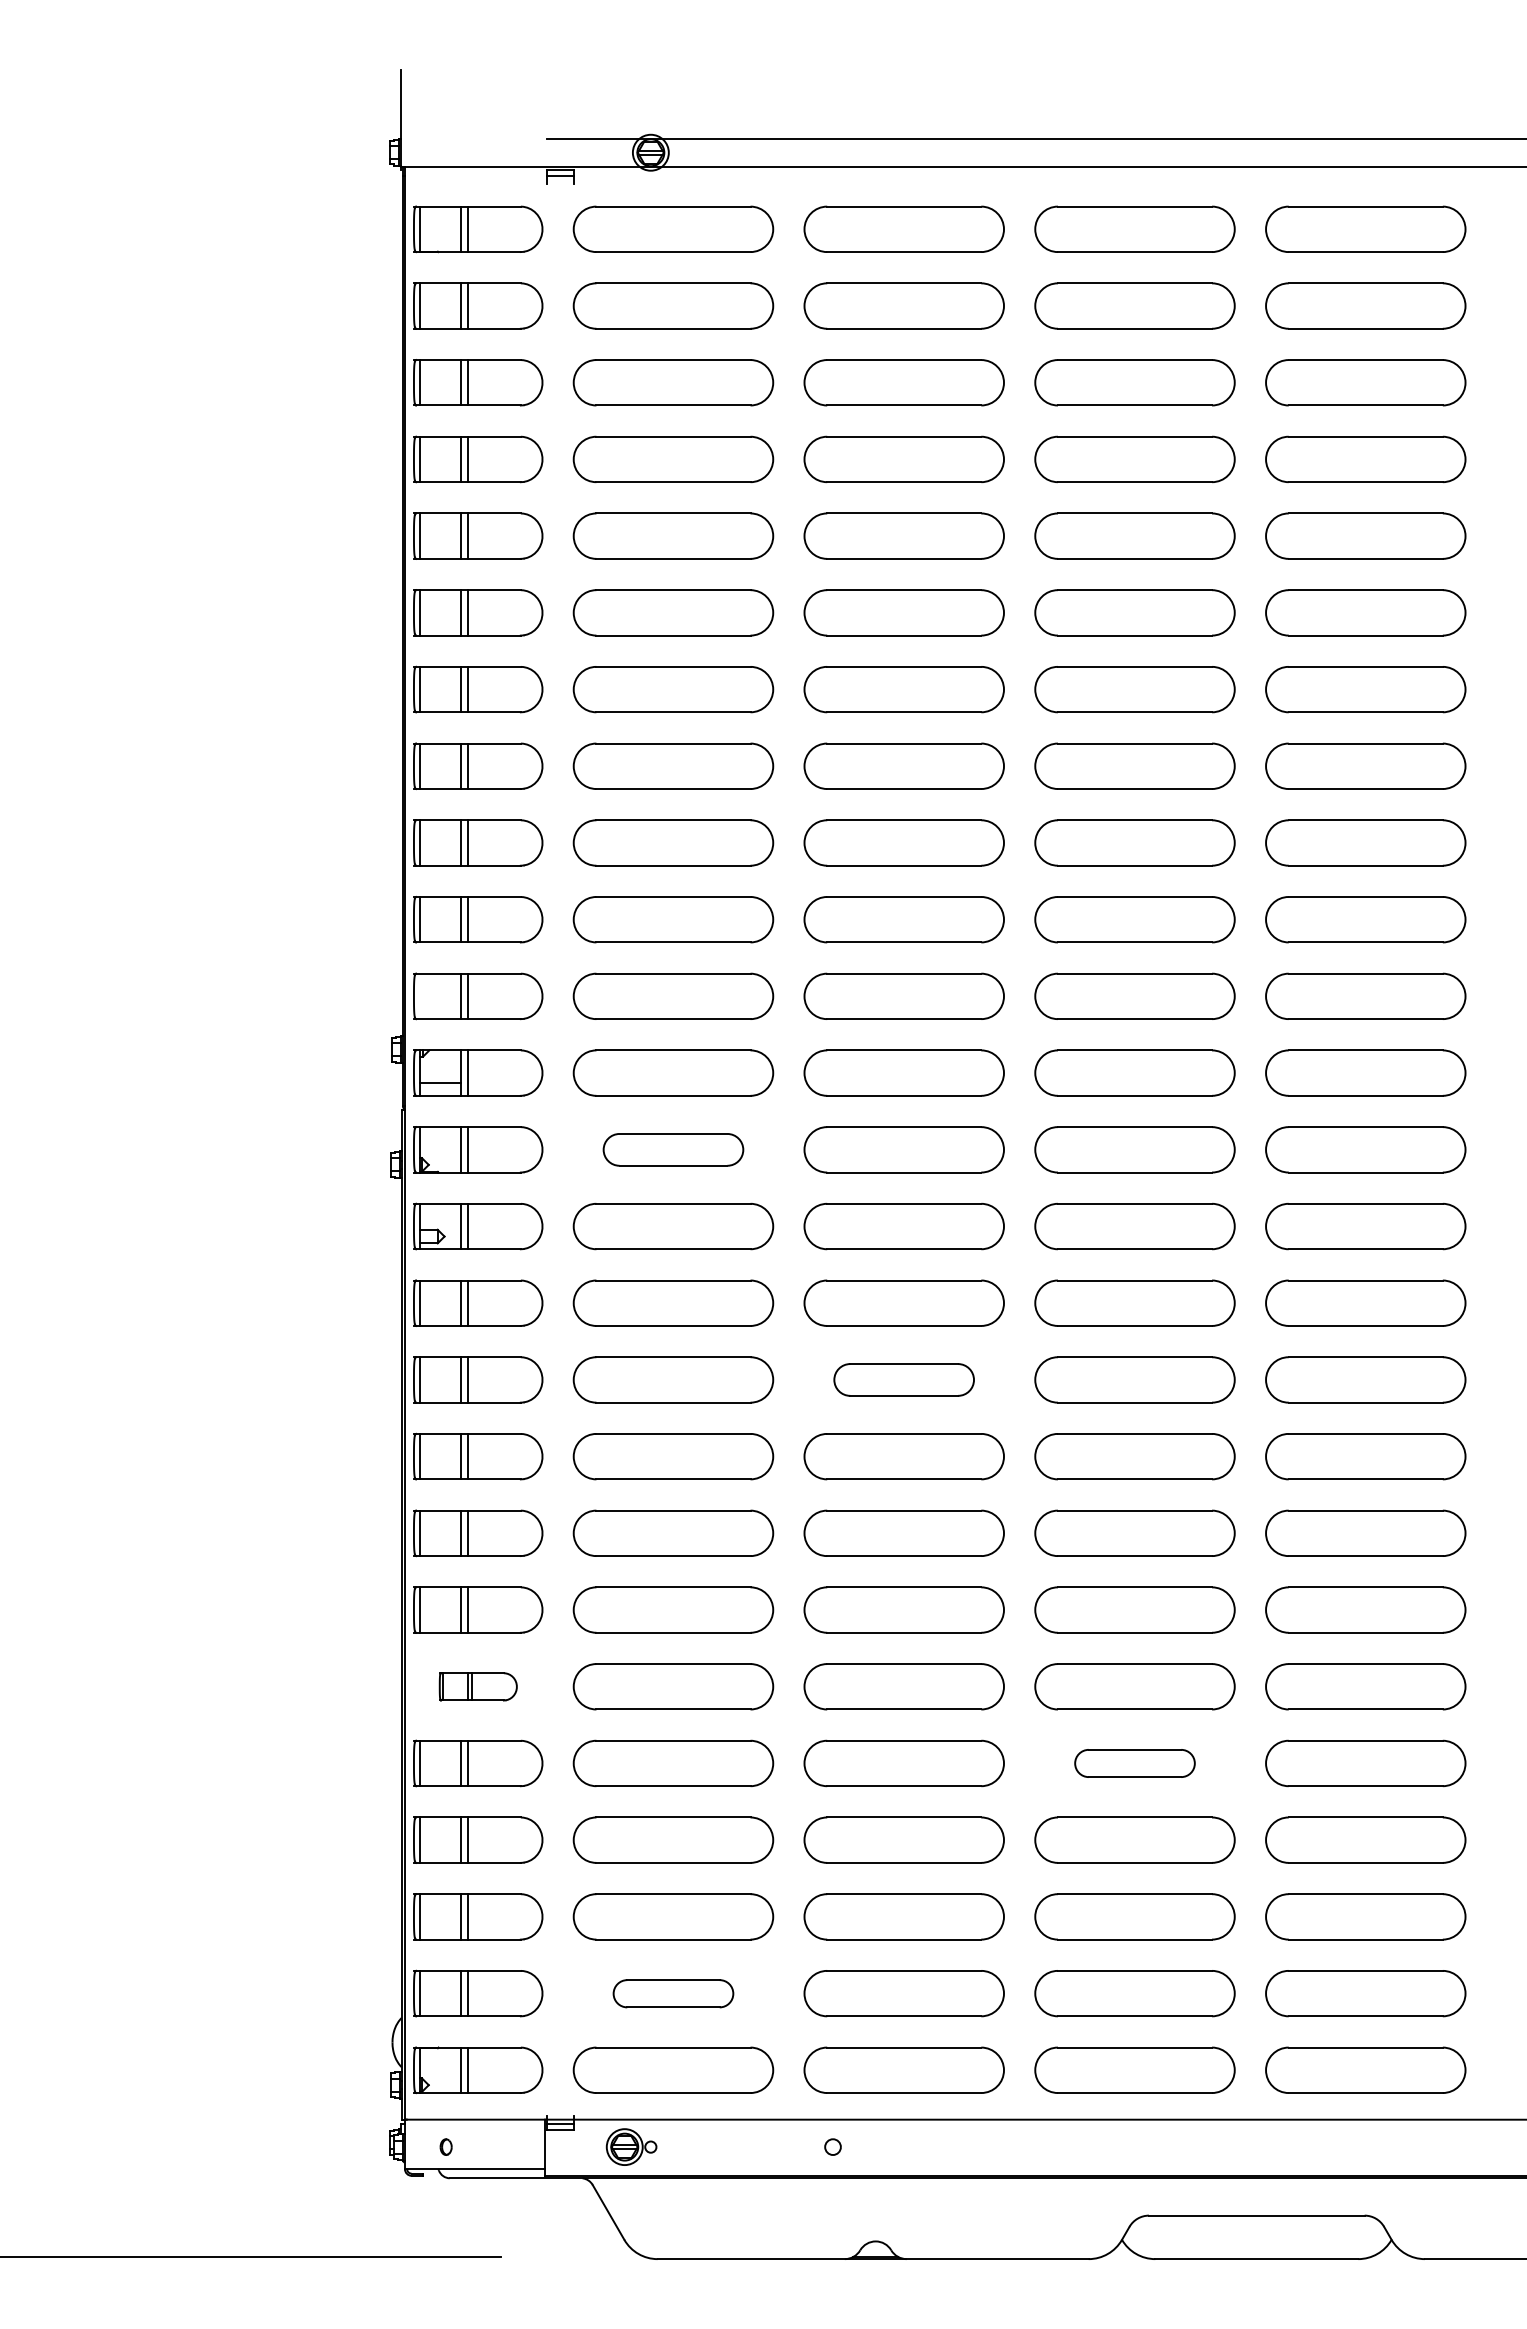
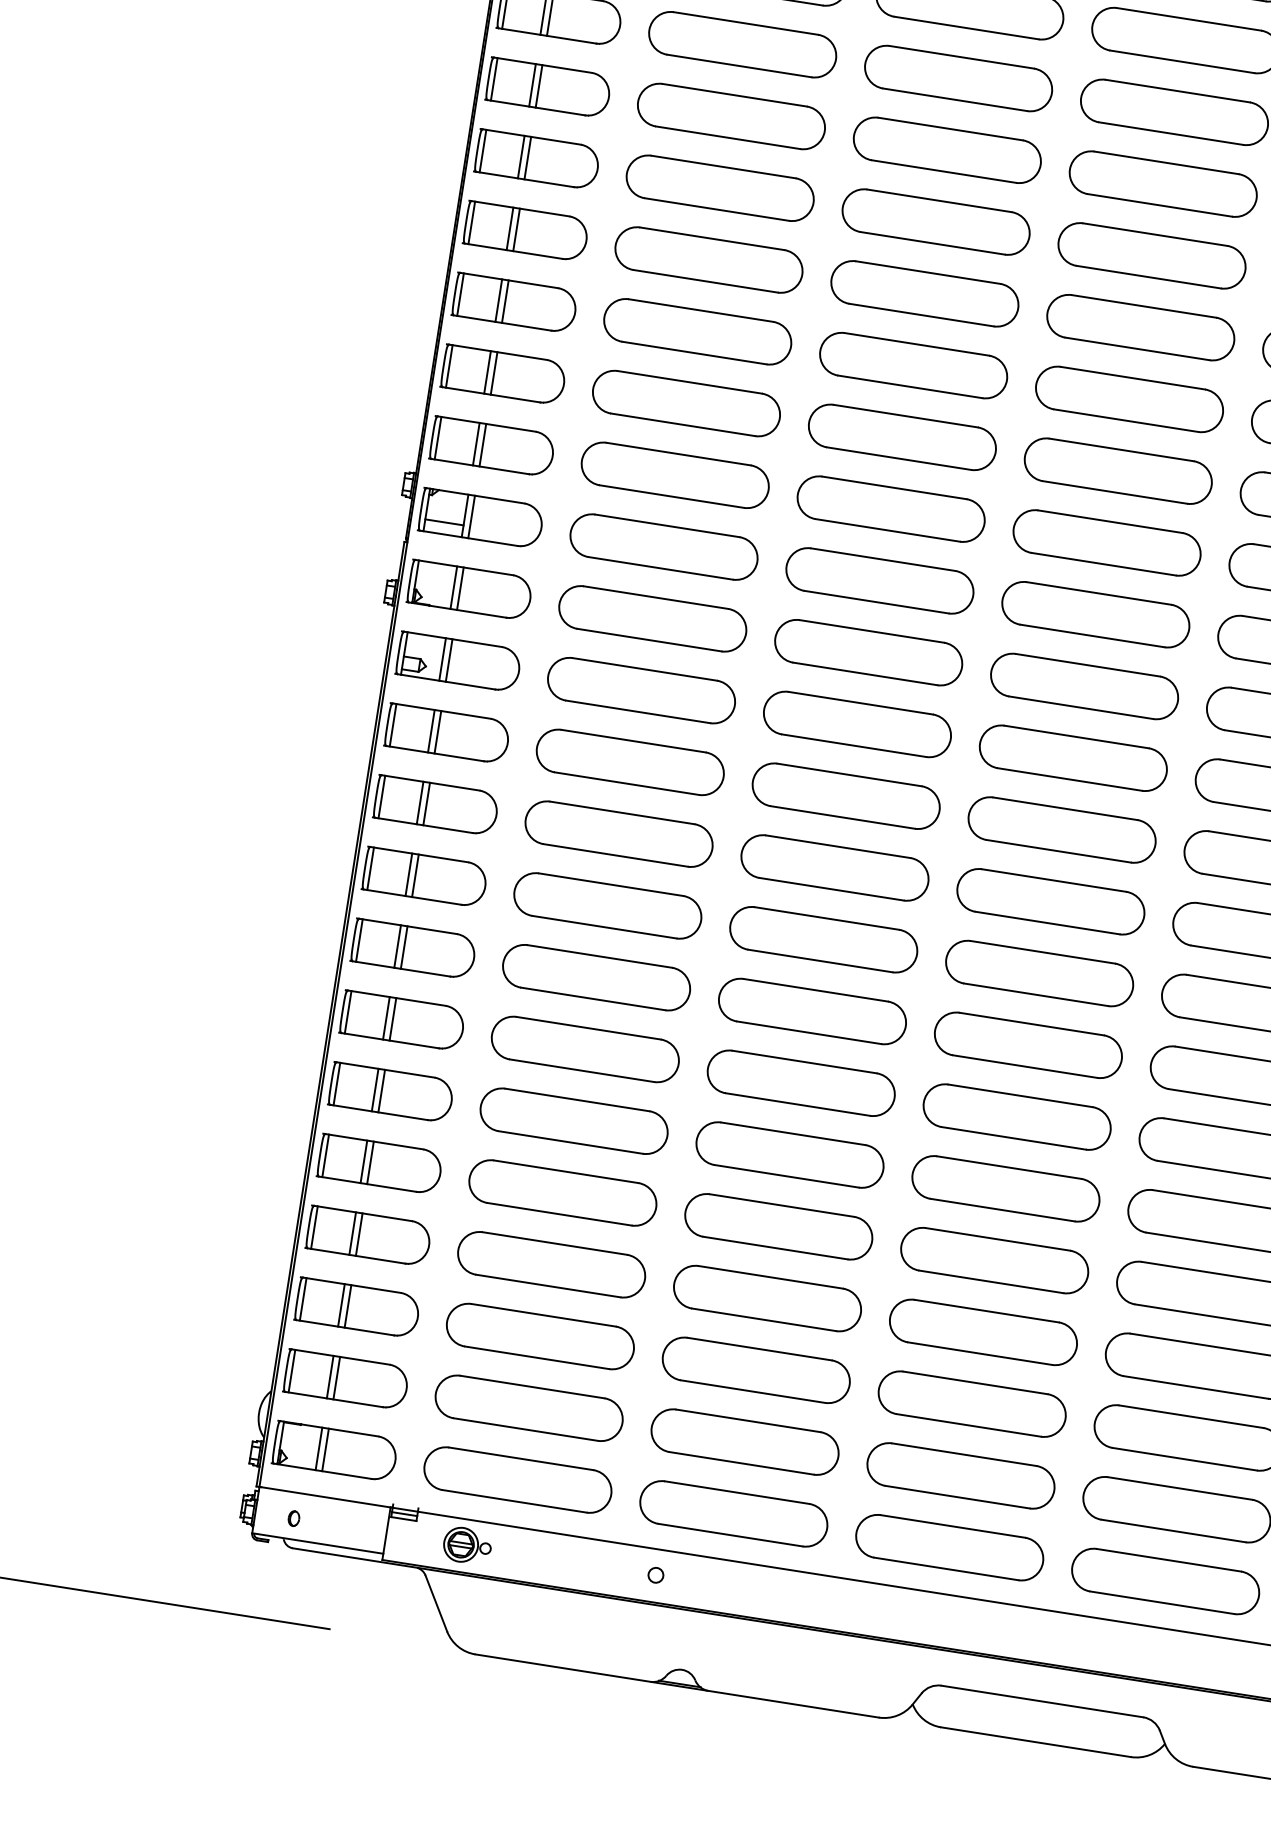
line: (419, 996) -> (437, 438), added
part: (673, 1149) -> (652, 618), size x1.43
part: (903, 1379) -> (834, 867), size x1.43
part: (478, 1686) -> (391, 1092), size x1.67
part: (1134, 1763) -> (994, 1260), size x1.67
part: (673, 1993) -> (529, 1408), size x1.67

